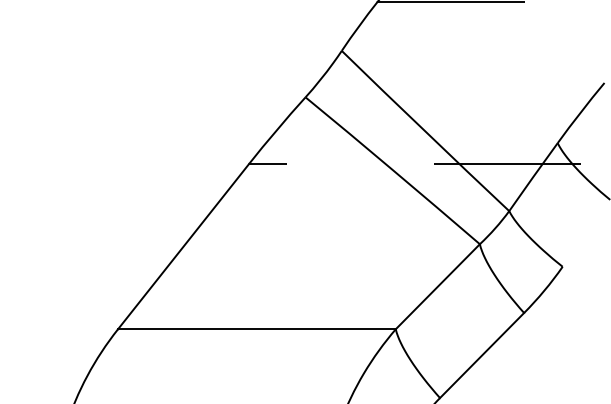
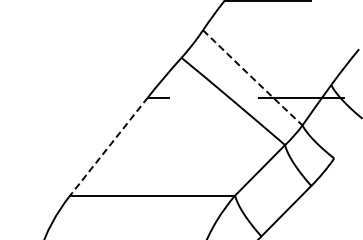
arc: (425, 132) -> (252, 78), solid -> dashed
line: (184, 246) -> (109, 146), solid -> dashed

